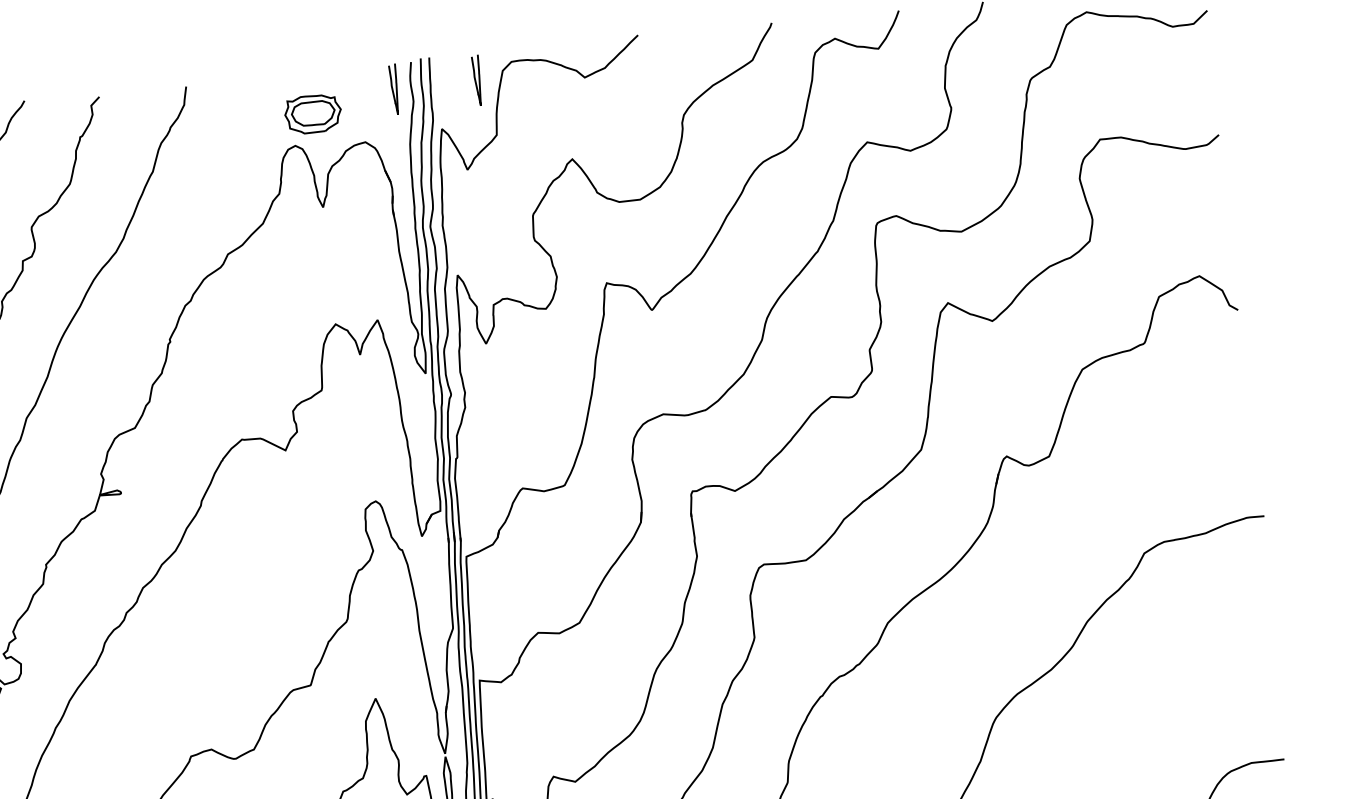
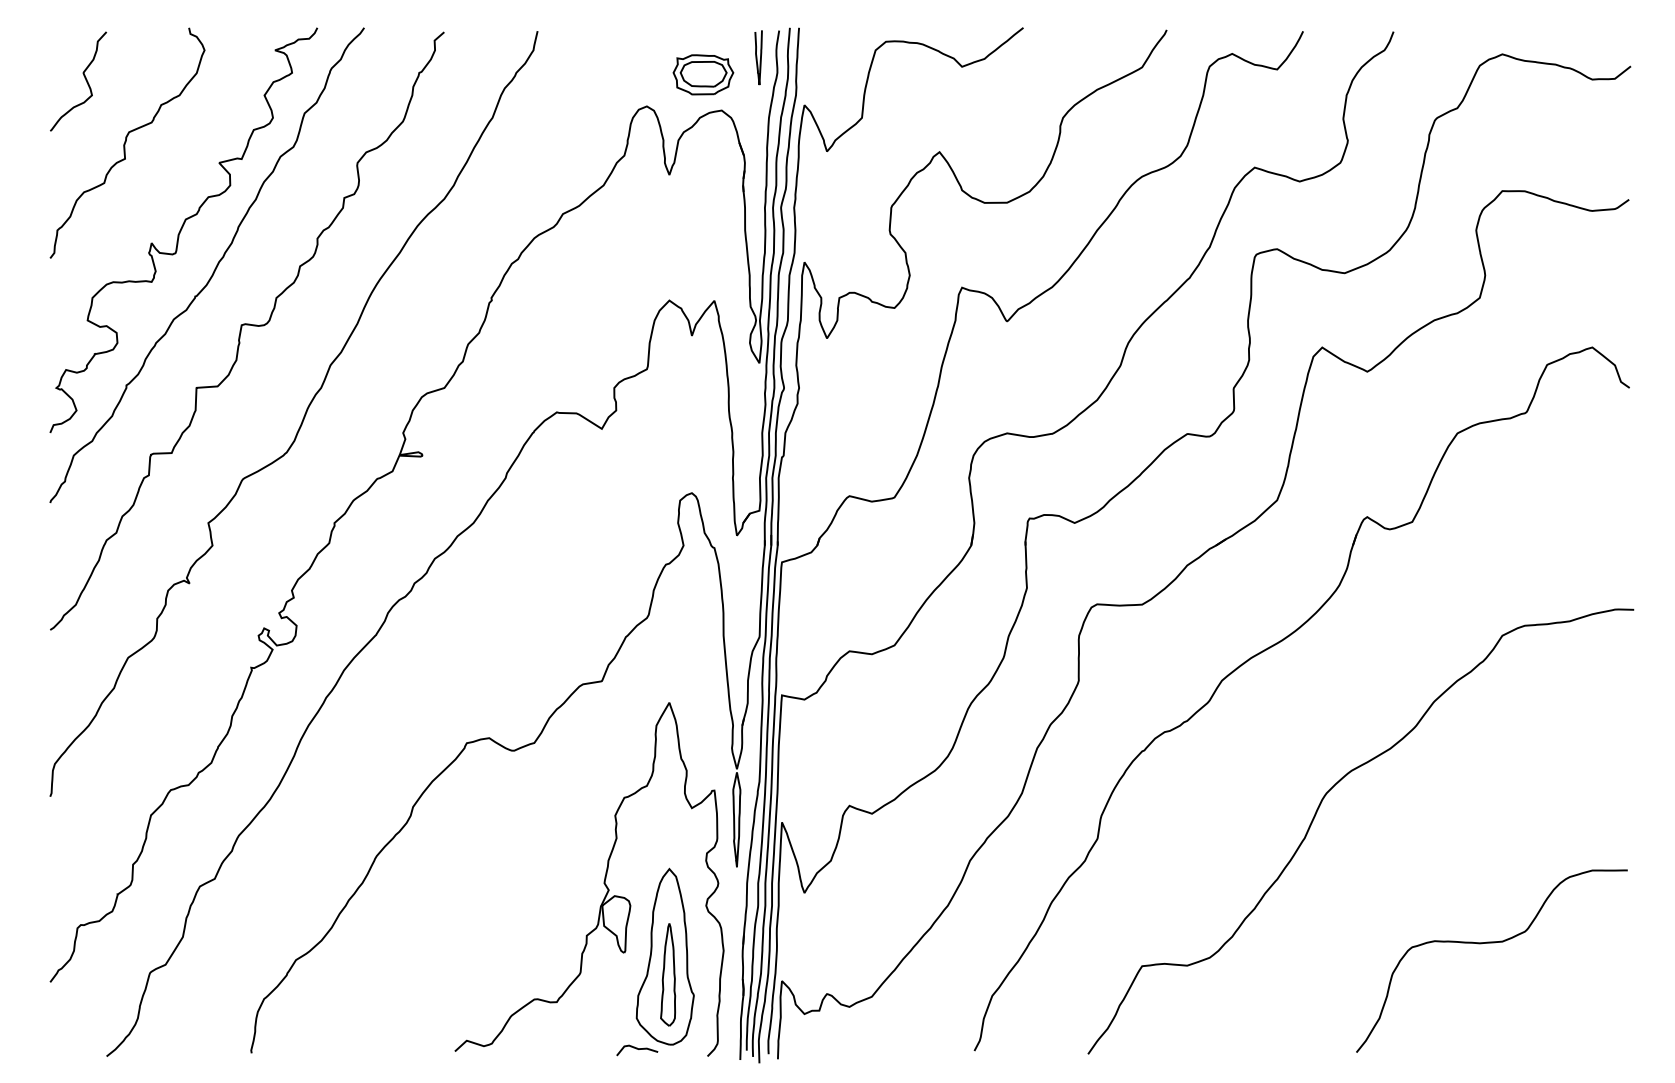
curve: (476, 80) -> (846, 57), removed
part: (313, 113) -> (703, 74), moved

